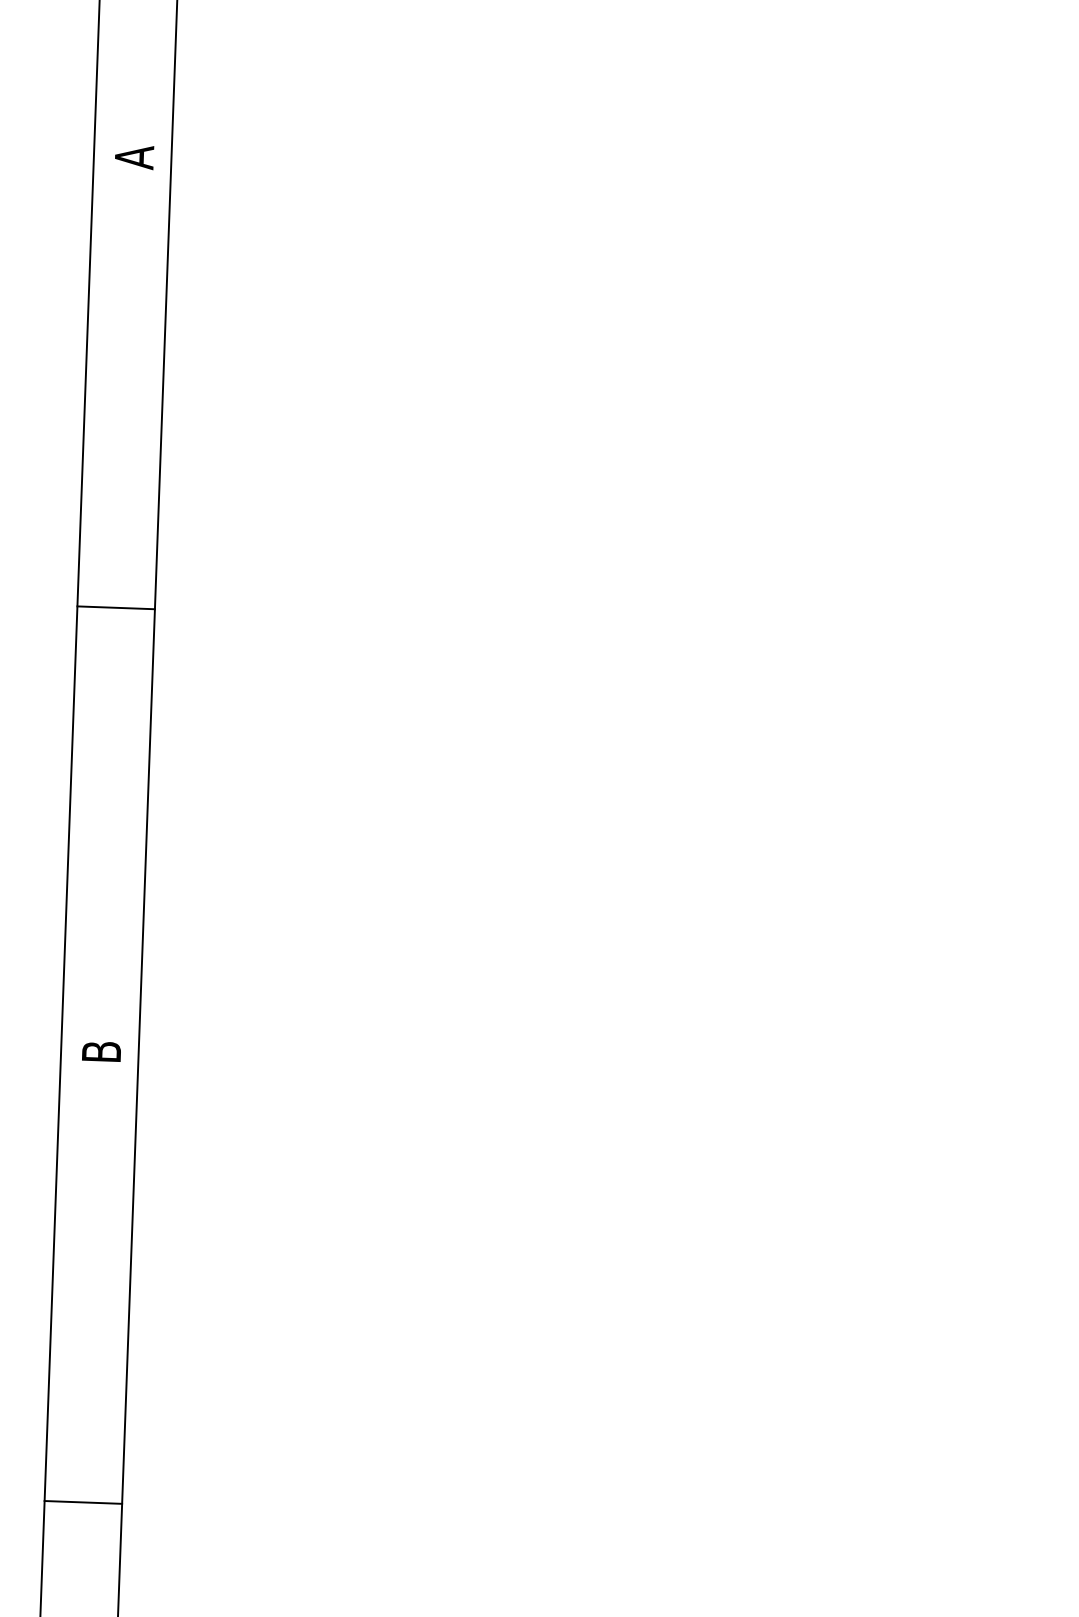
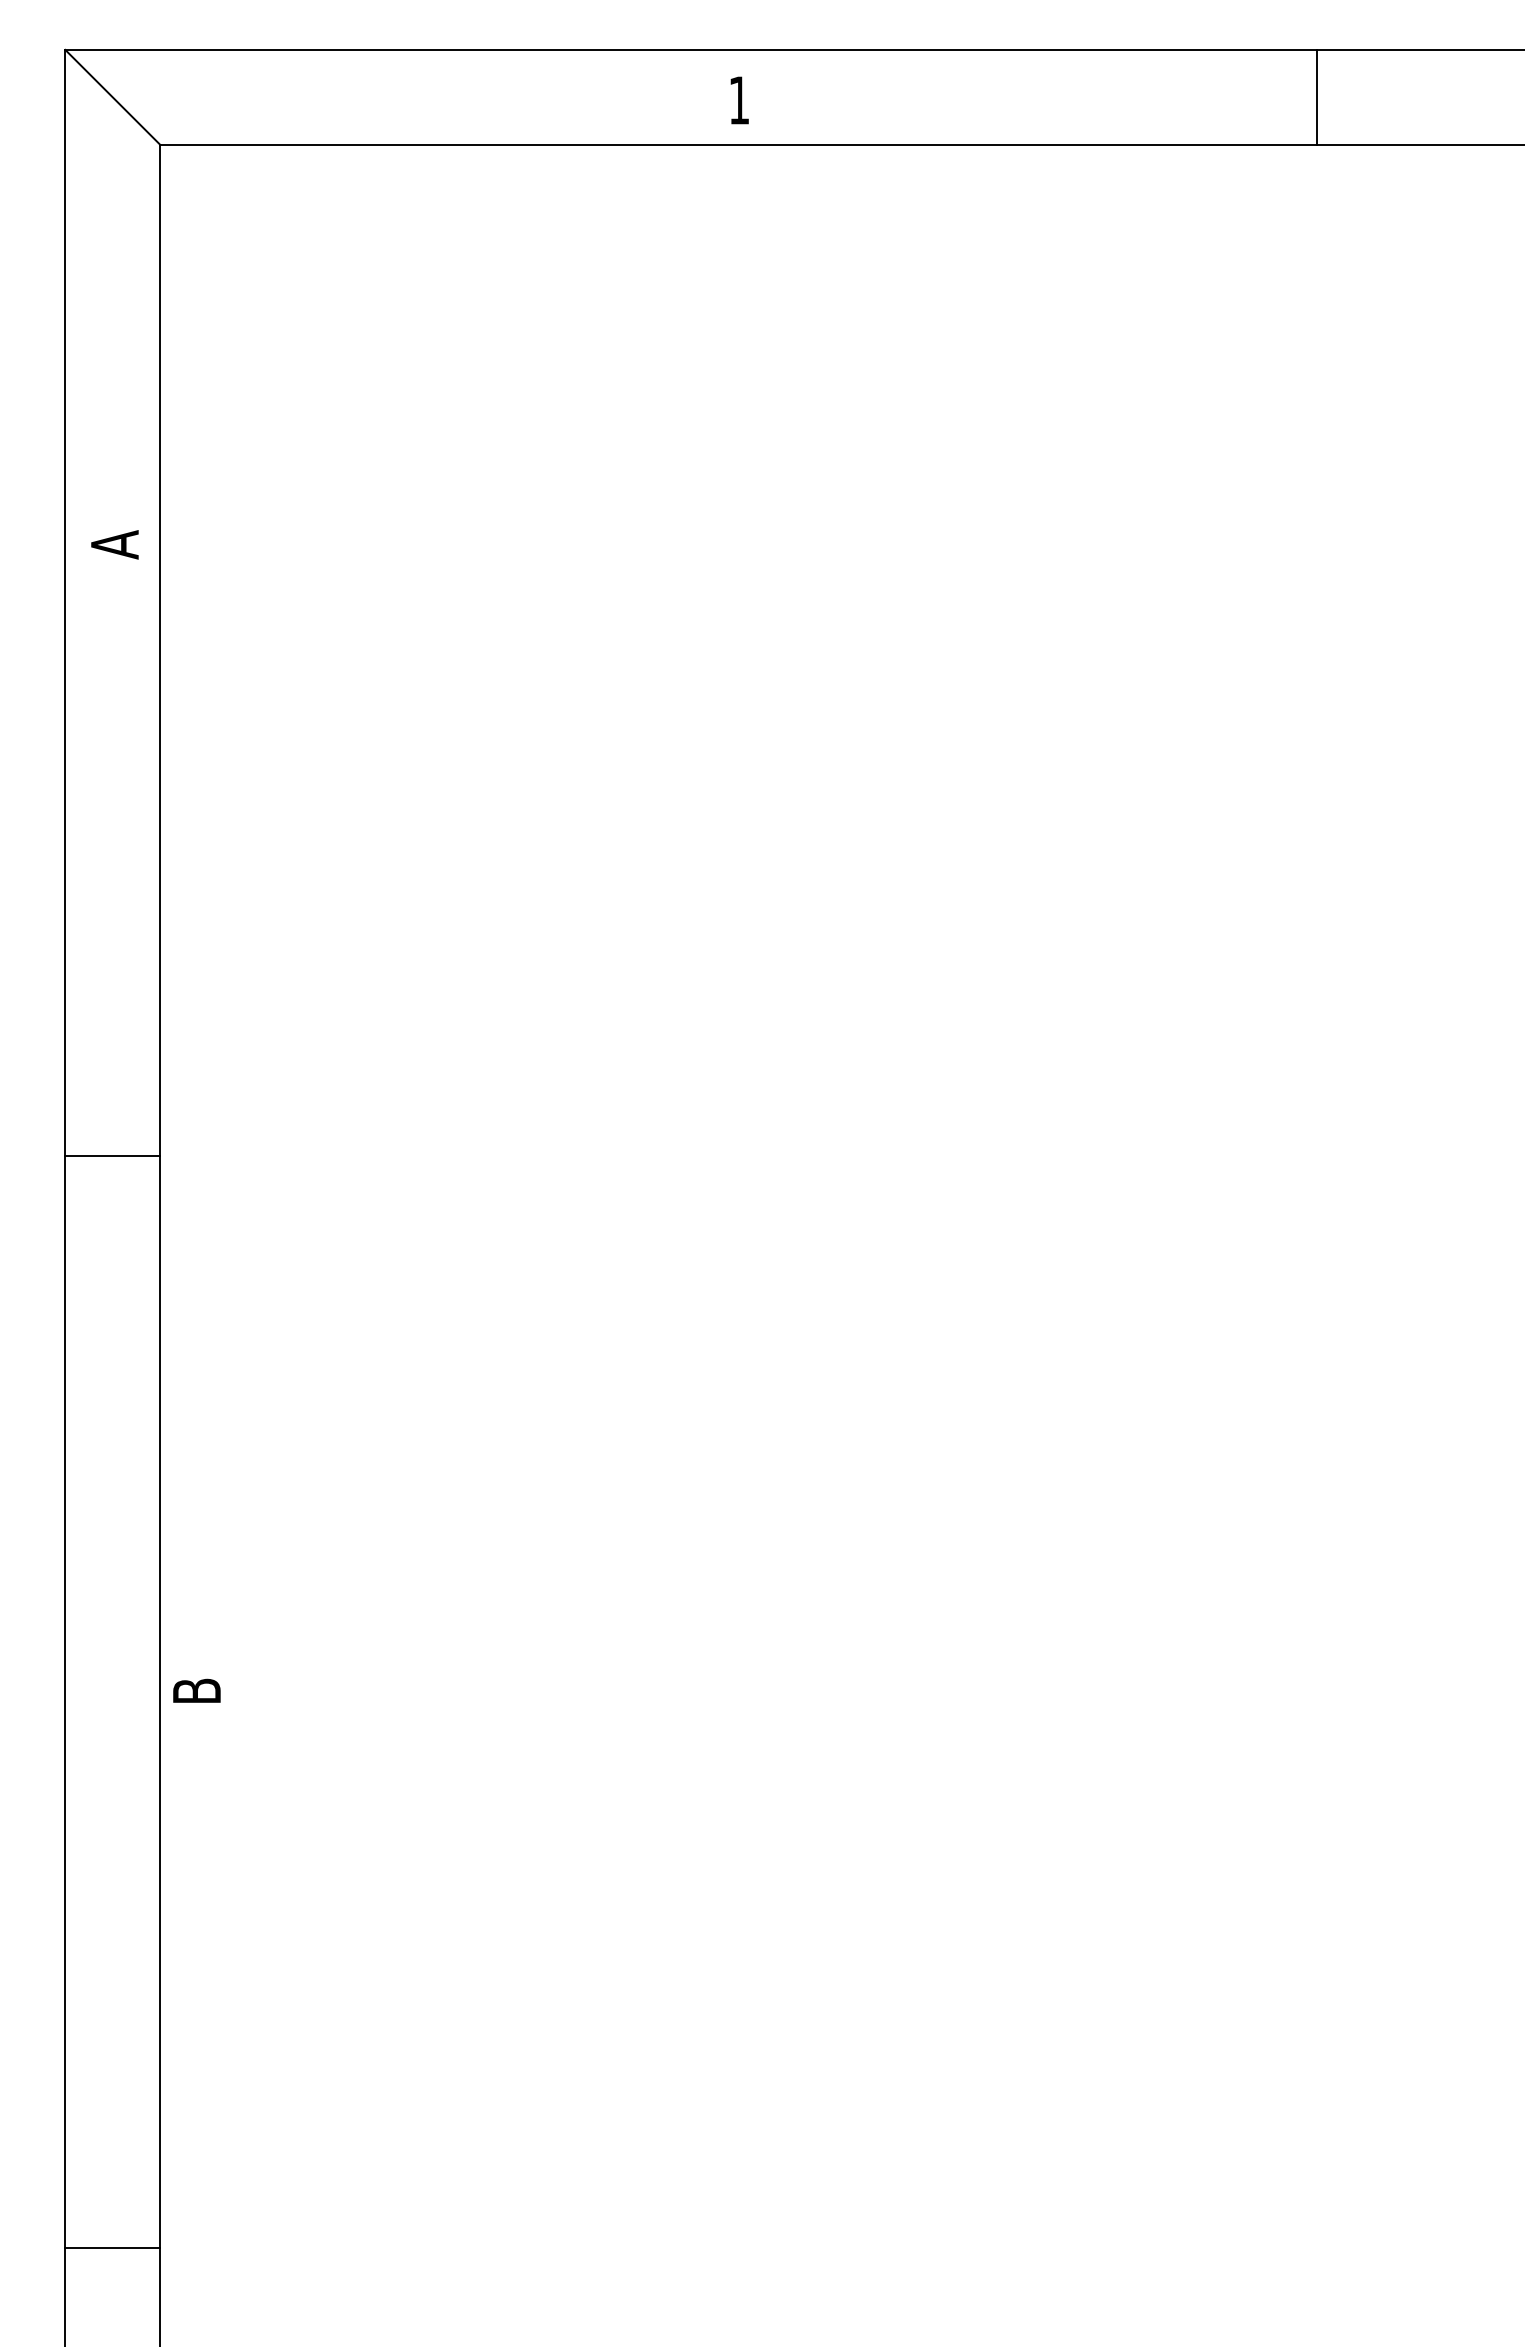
text: (134, 157) -> (114, 544), moved
line: (115, 607) -> (112, 1156), moved
text: (101, 1051) -> (196, 1690), moved
line: (83, 1502) -> (112, 2248), moved

